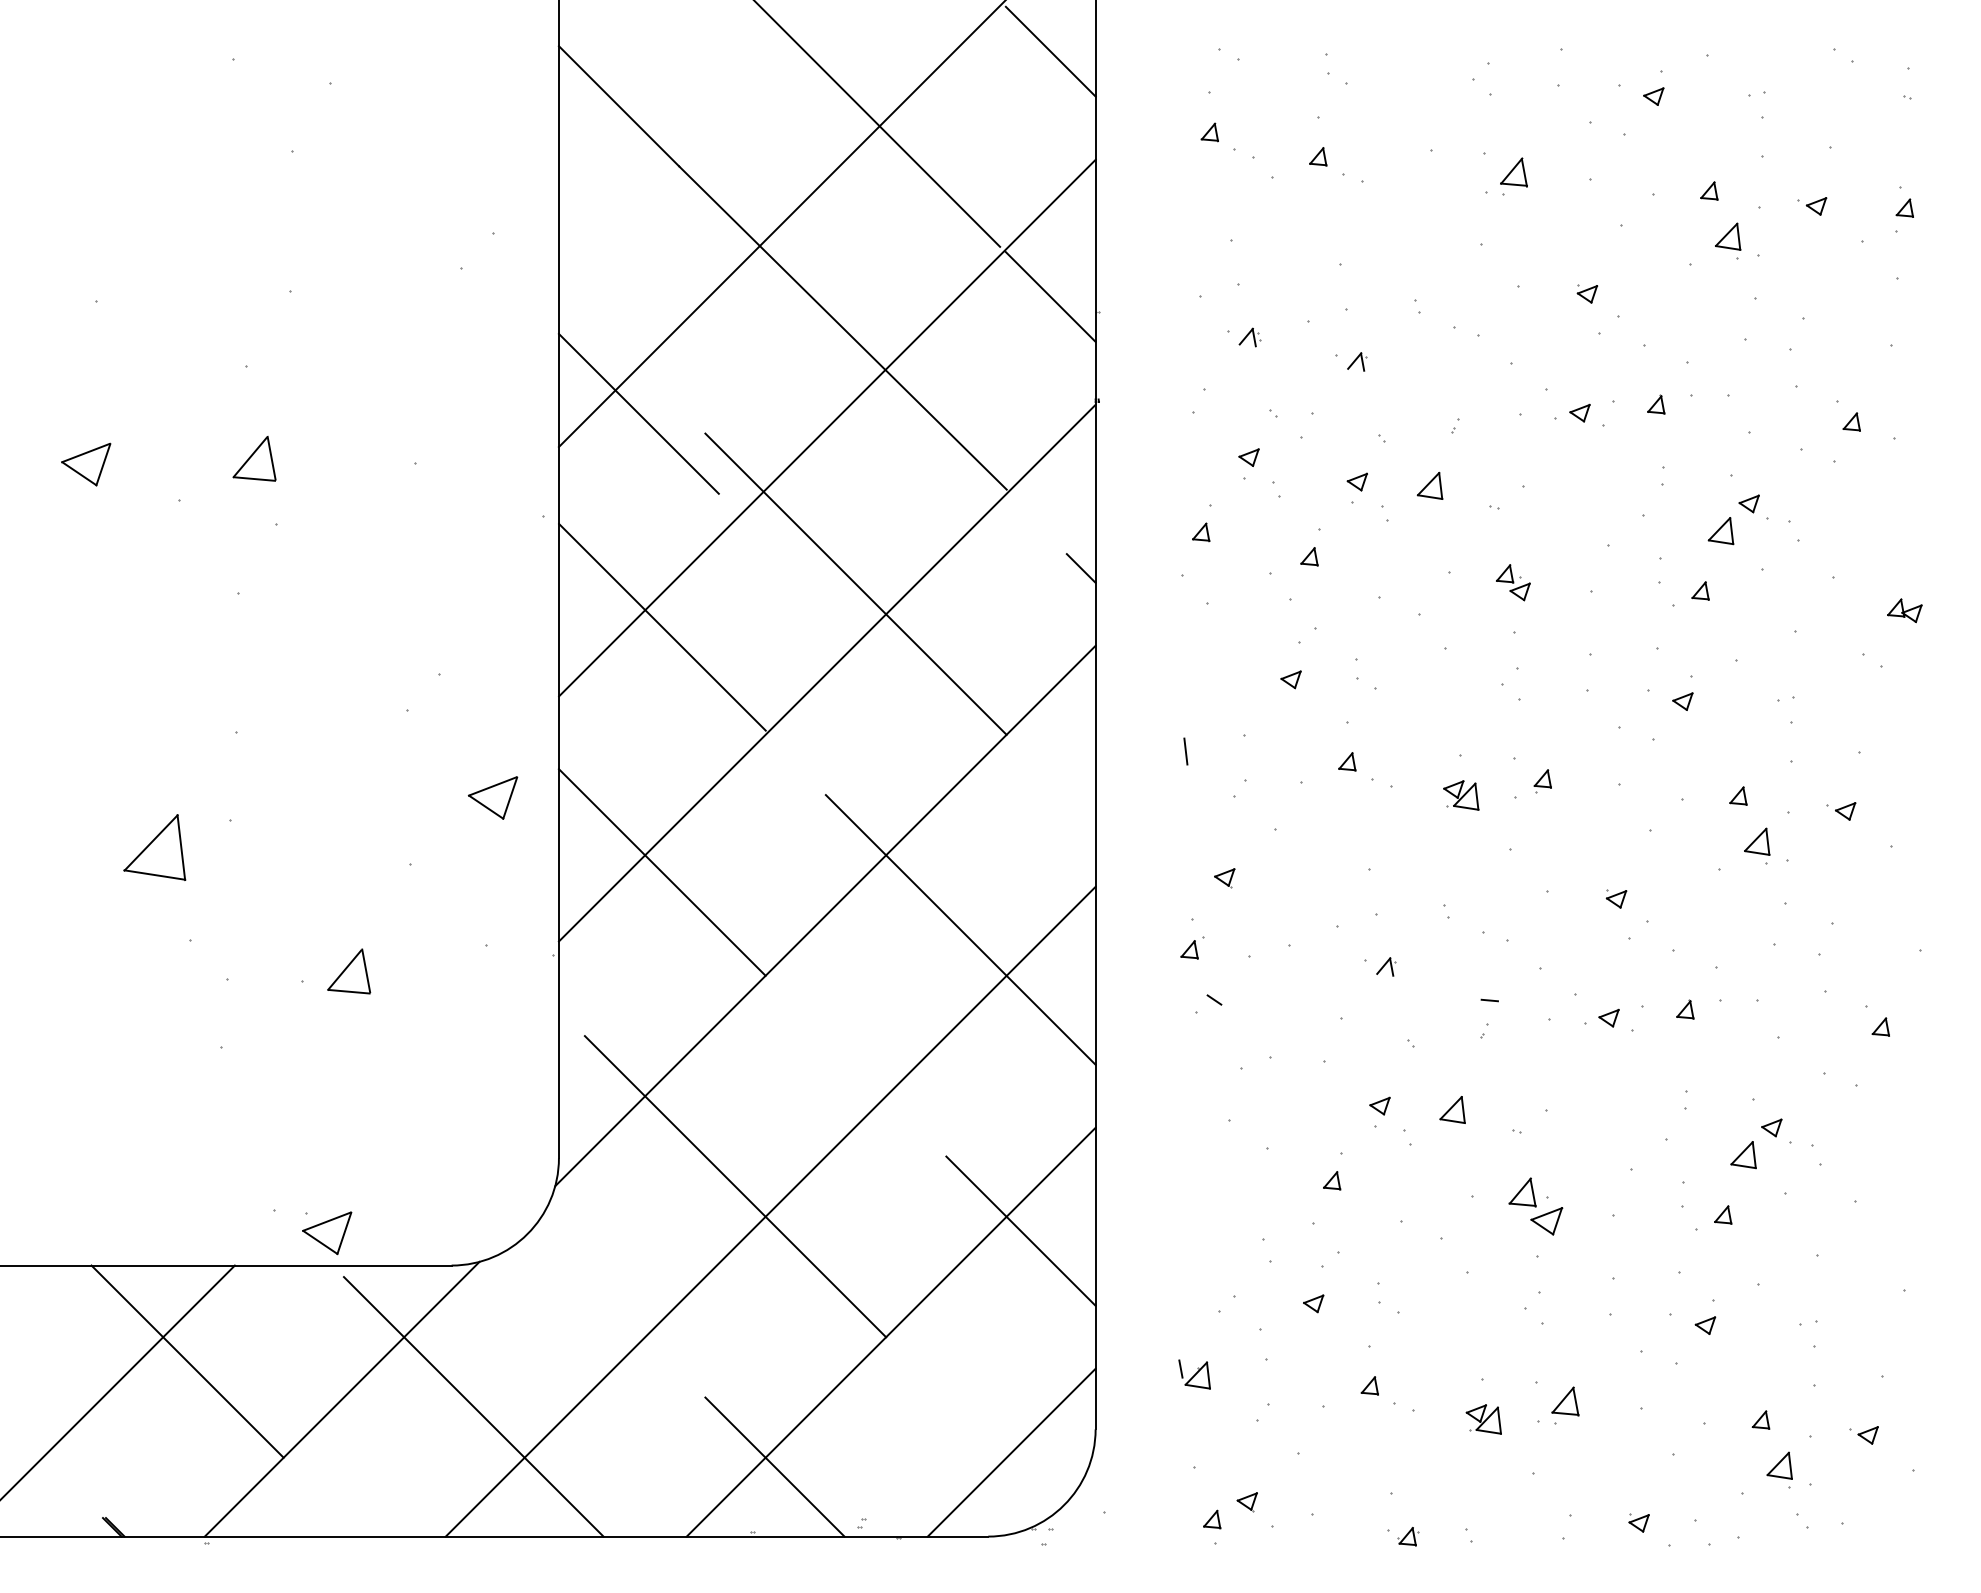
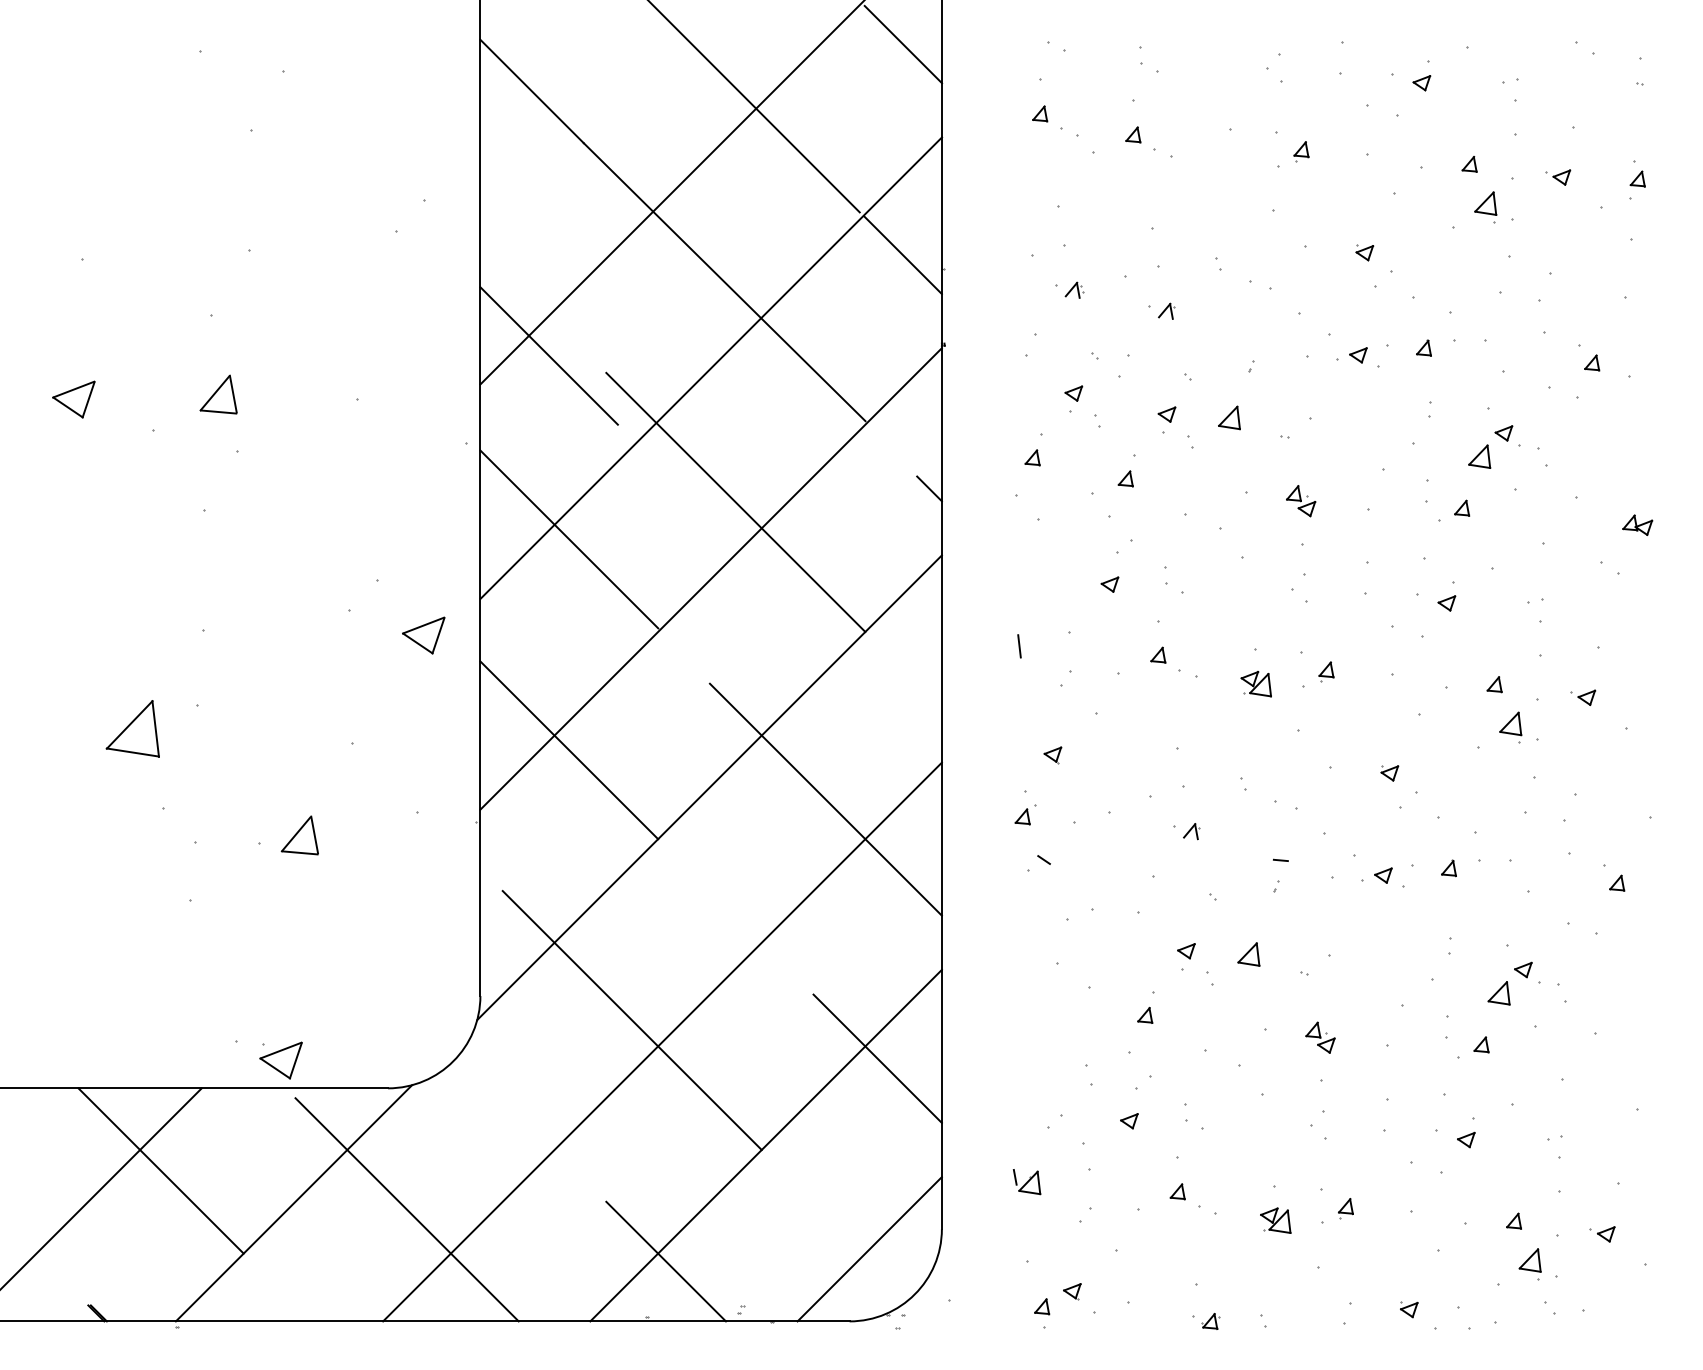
part: (1513, 176) -> (1301, 151), size x0.62
part: (492, 797) -> (423, 635), moved
part: (1535, 1206) -> (1320, 1037), size x0.62
part: (1565, 1405) -> (1345, 1208), size x0.62

